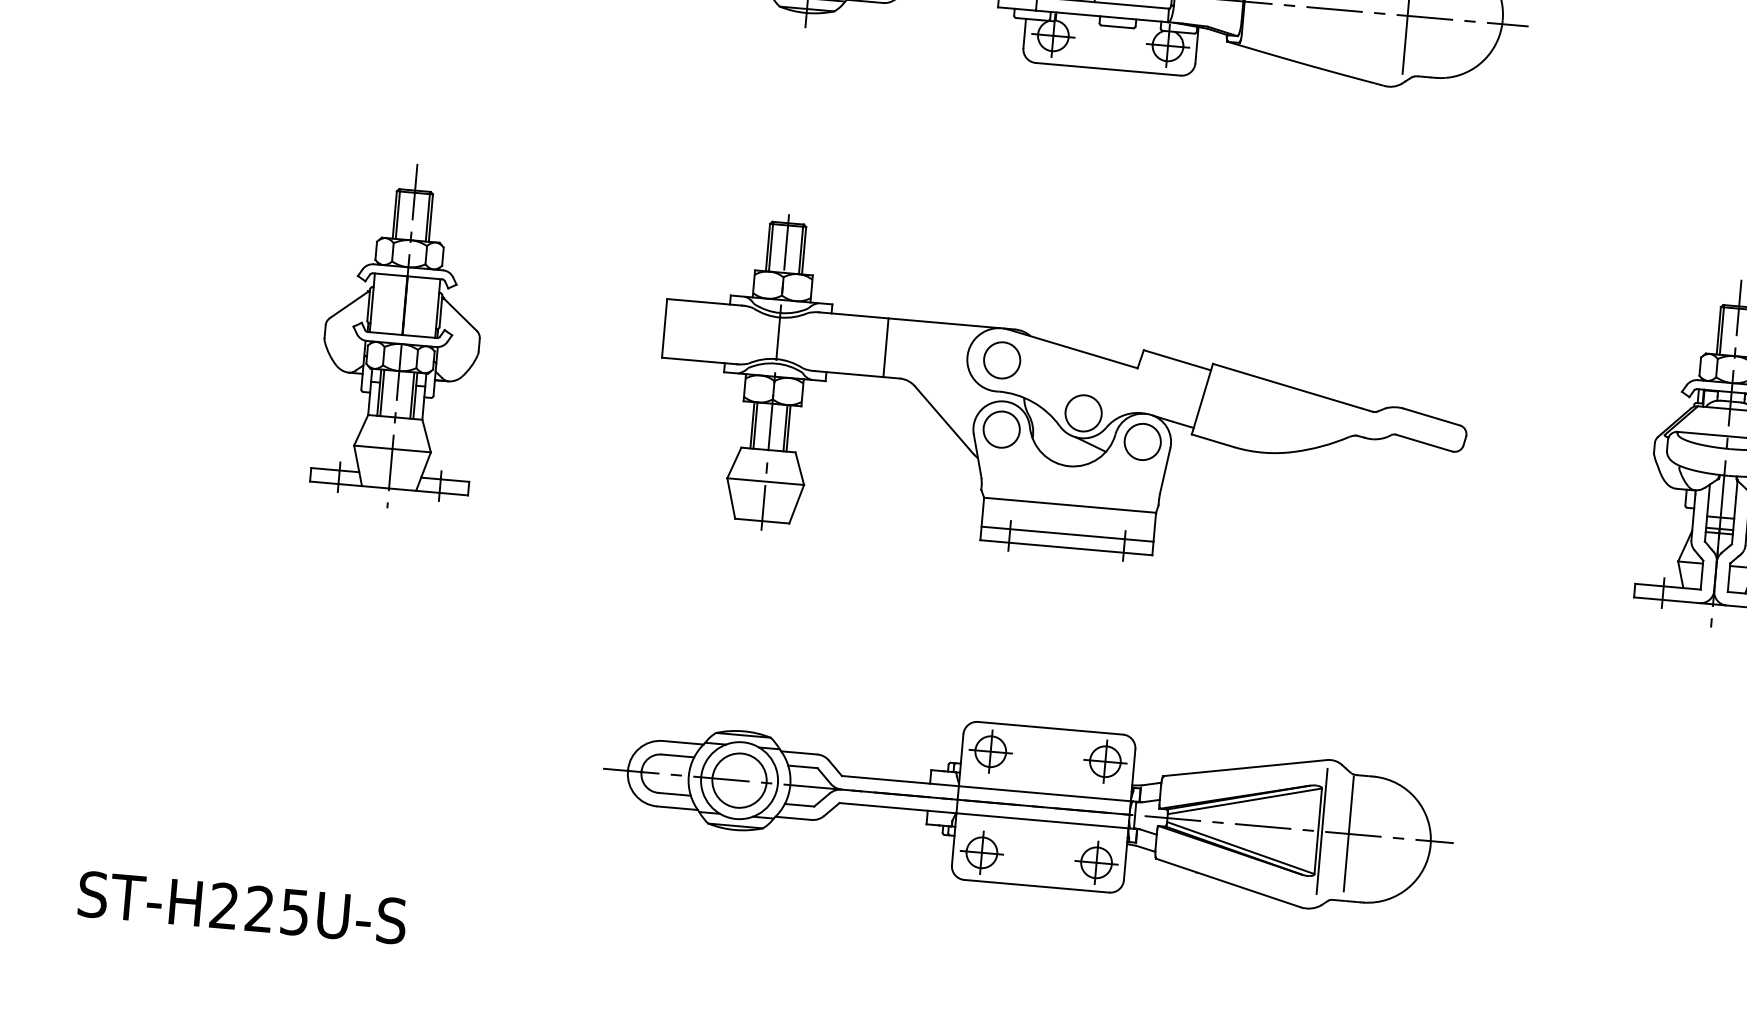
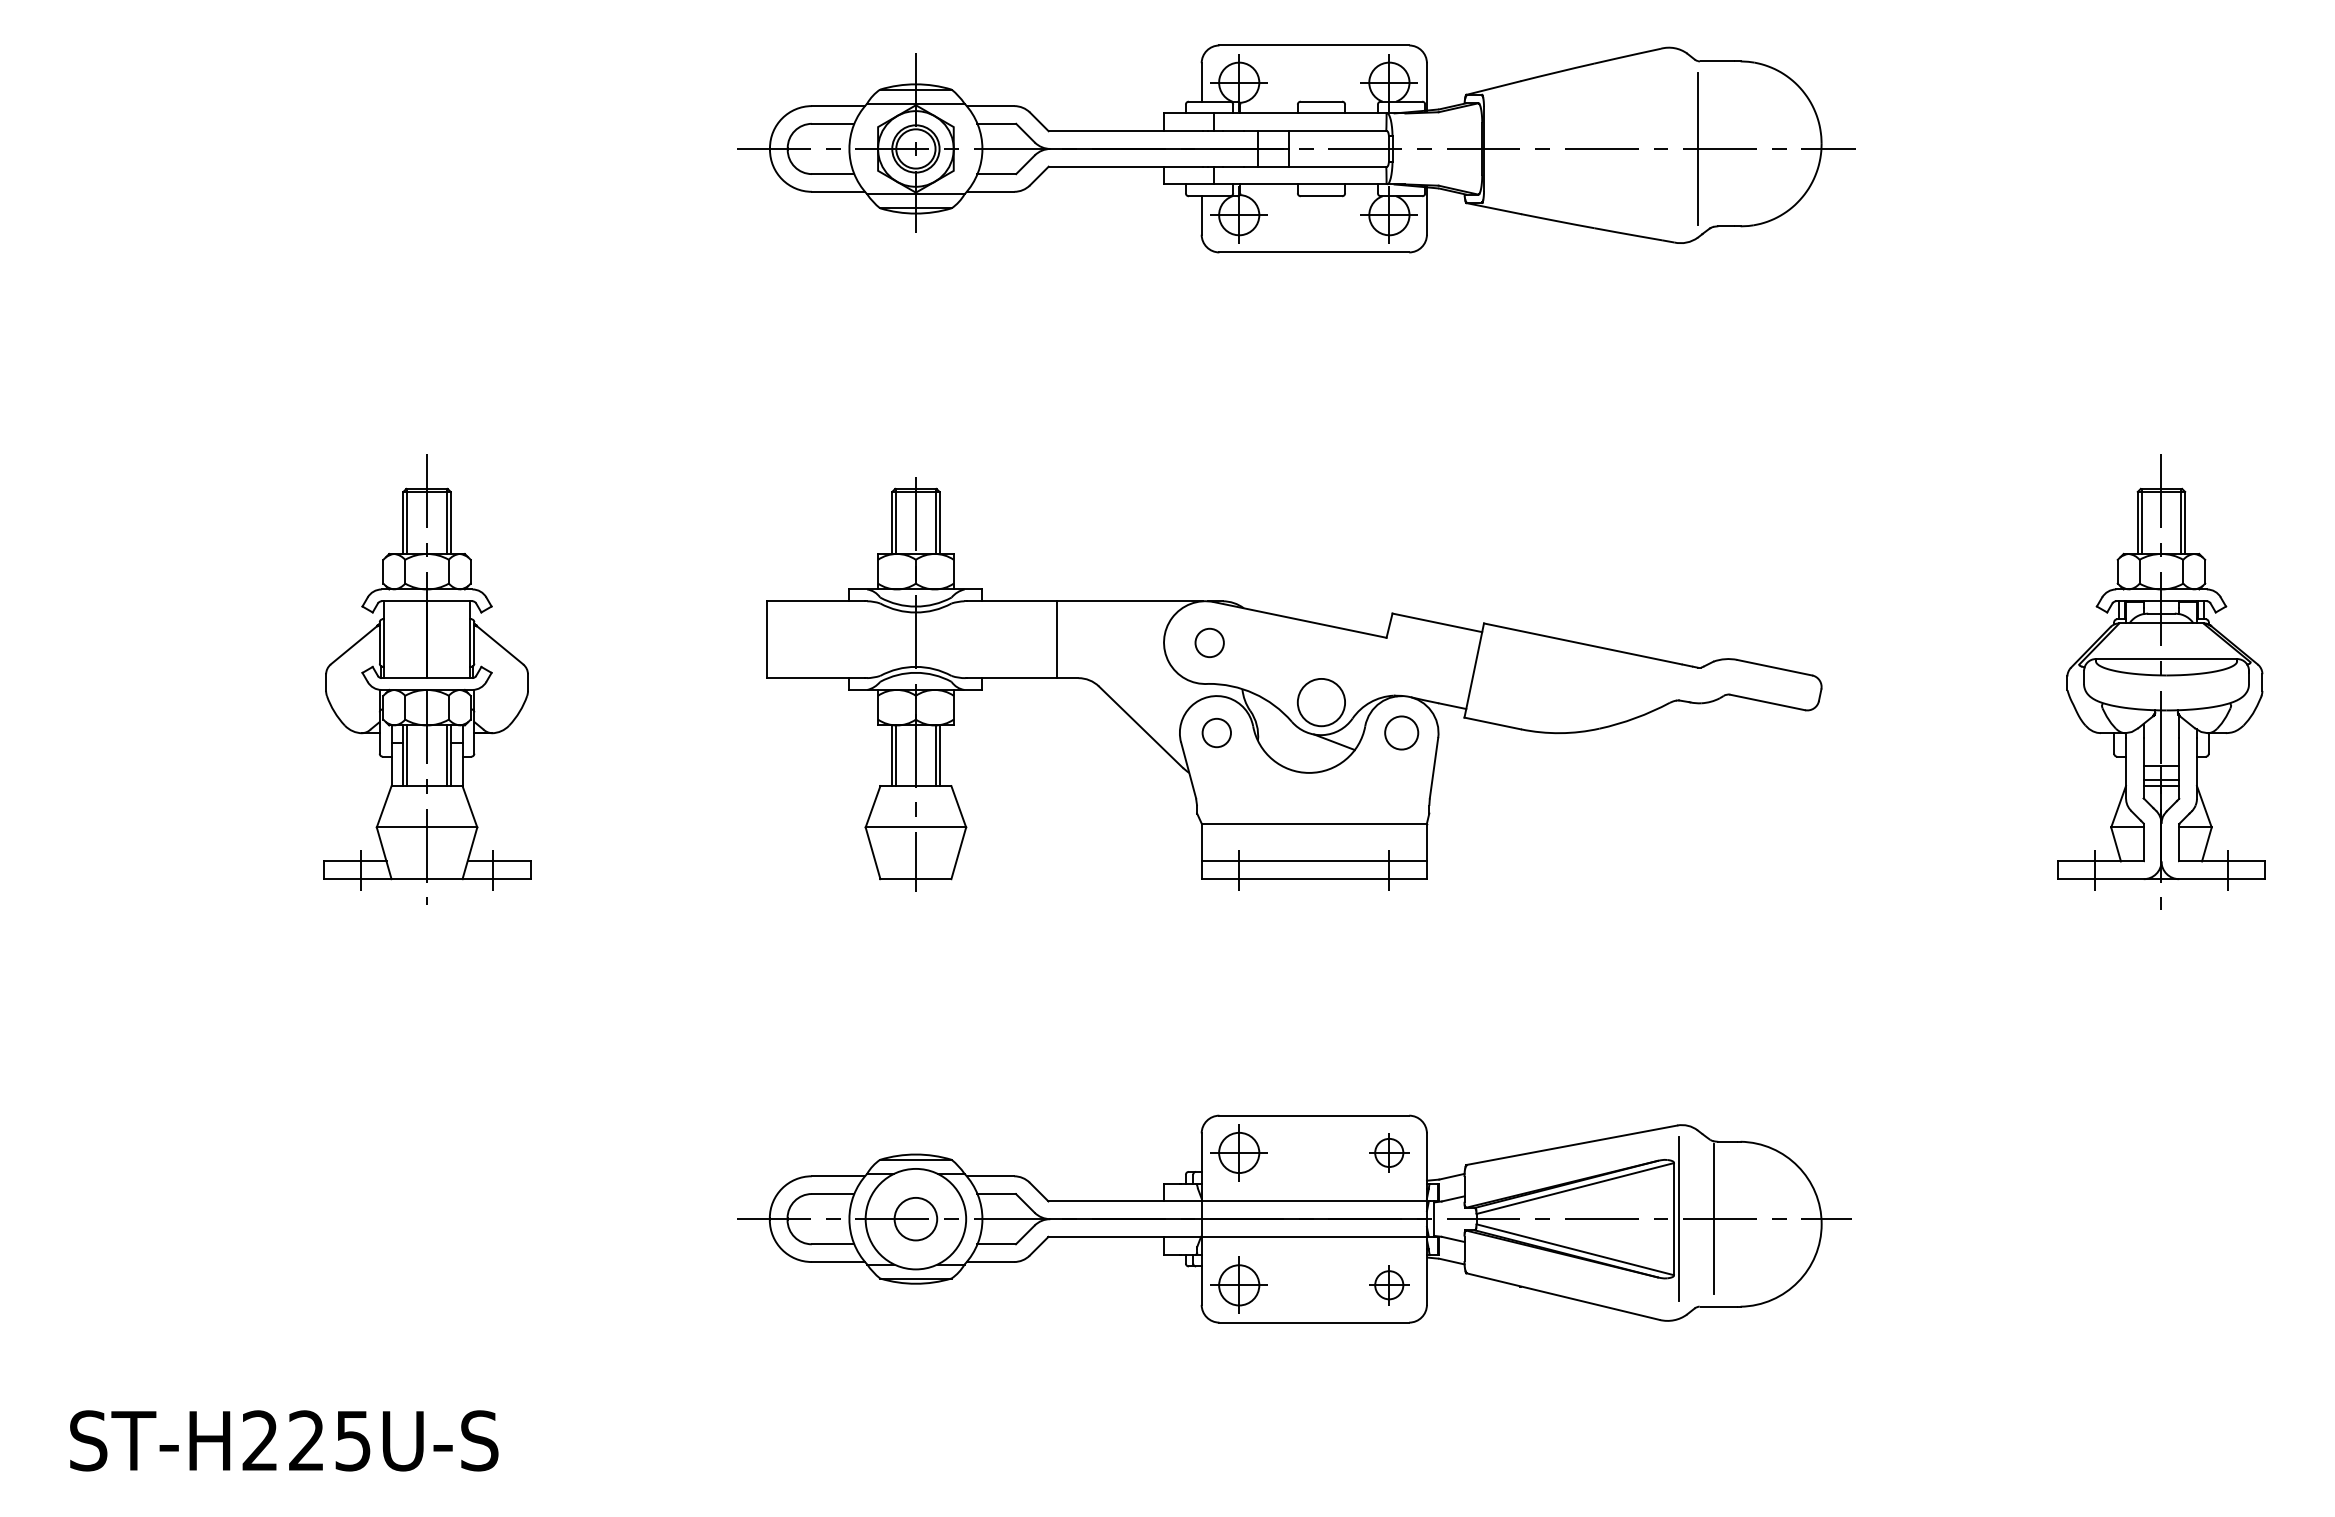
circle: (1002, 360) -> (1209, 642), size x0.6
circle: (1001, 429) -> (1216, 732), size x0.6
circle: (1142, 441) -> (1401, 732), size x0.7
part: (1104, 761) -> (1388, 1152), size x0.7
circle: (739, 780) -> (915, 1218), size x0.6
part: (1095, 862) -> (1388, 1284), size x0.7

